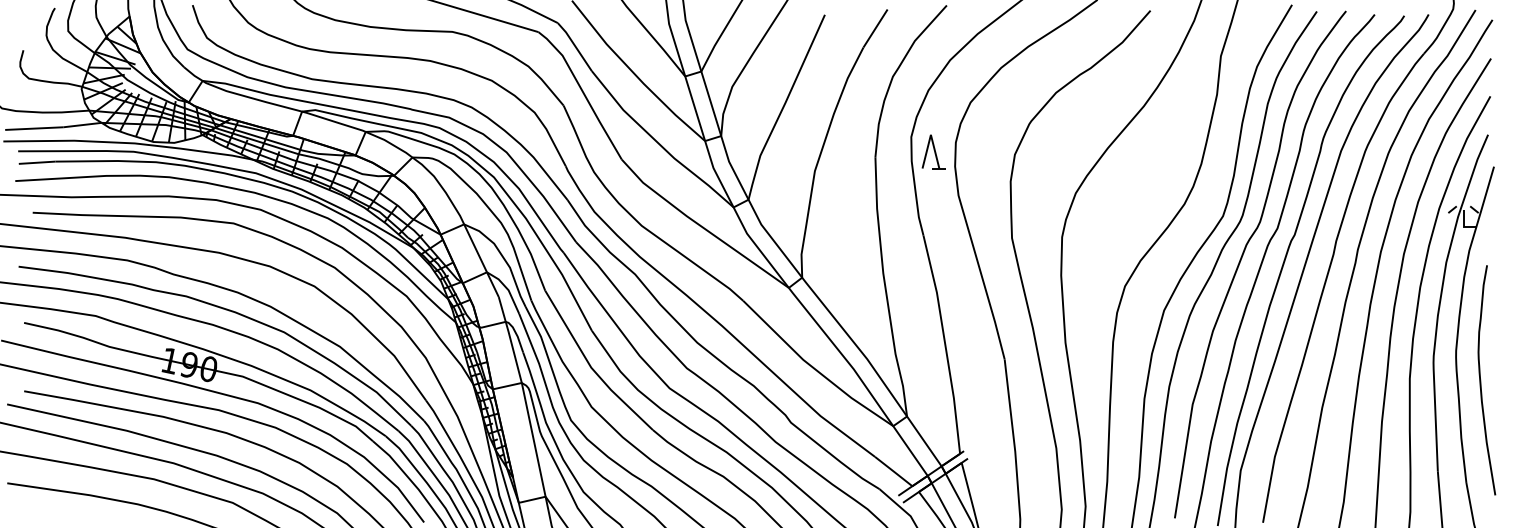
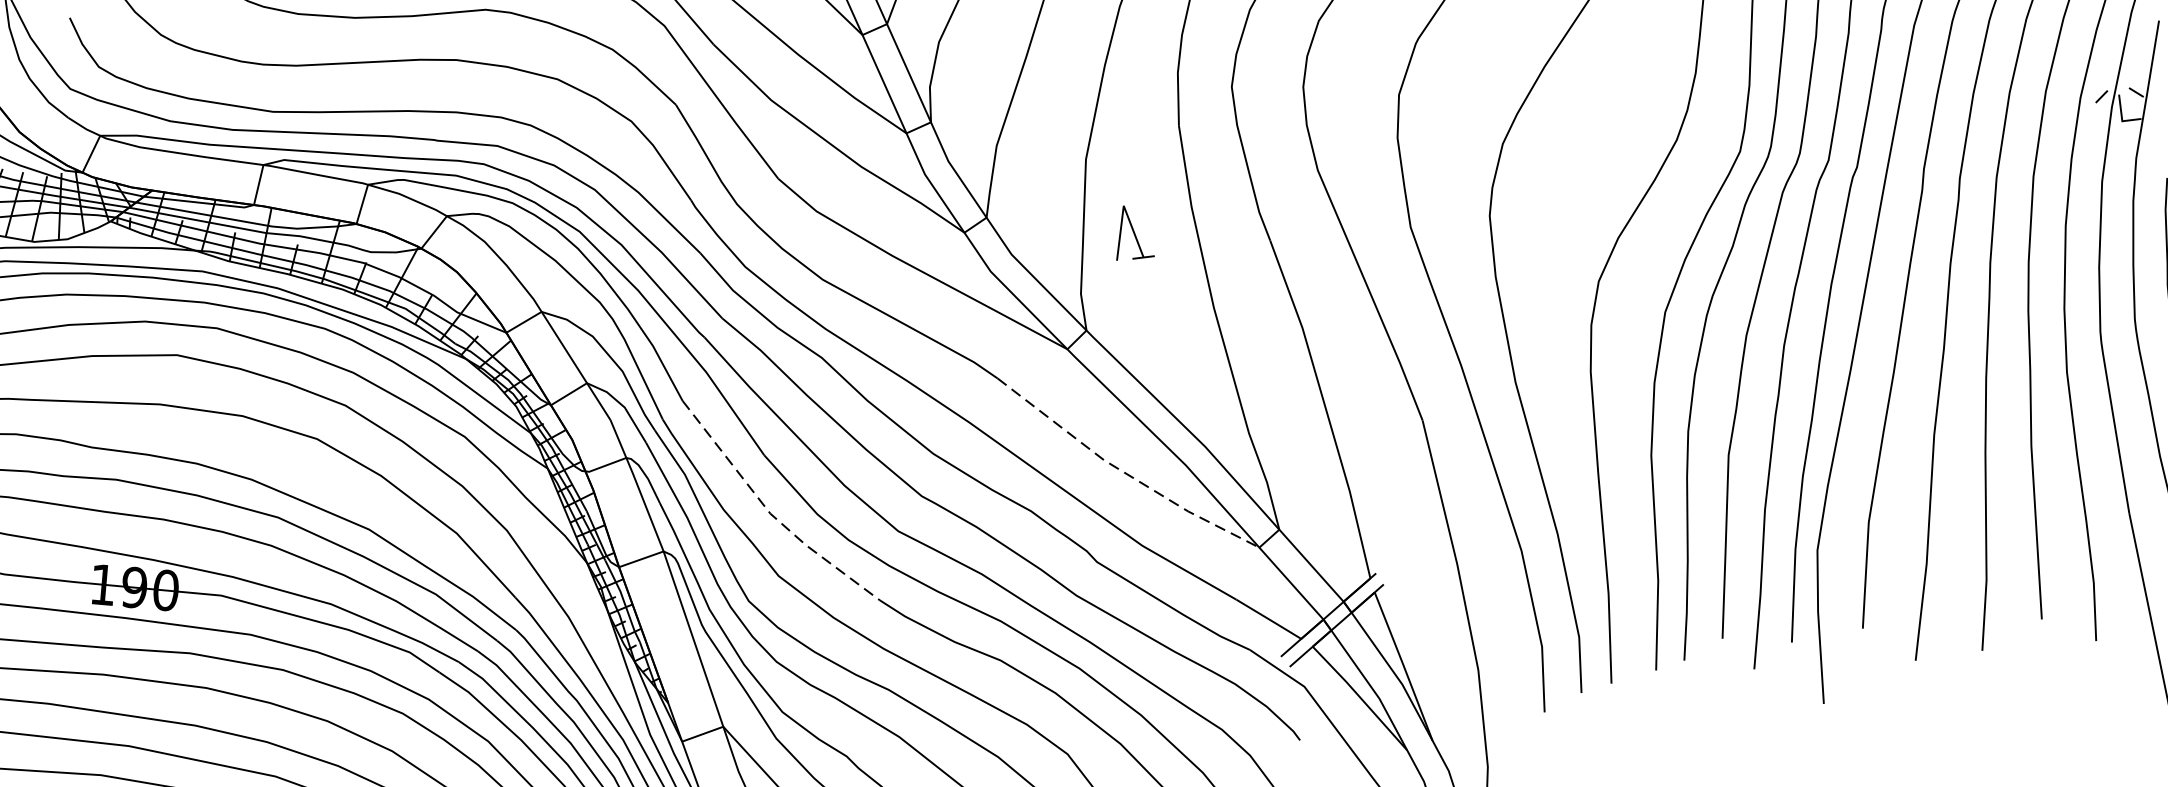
part: (933, 151) -> (1131, 231), moved
line: (591, 367) -> (770, 513), solid -> dashed
line: (814, 368) -> (1123, 471), solid -> dashed

